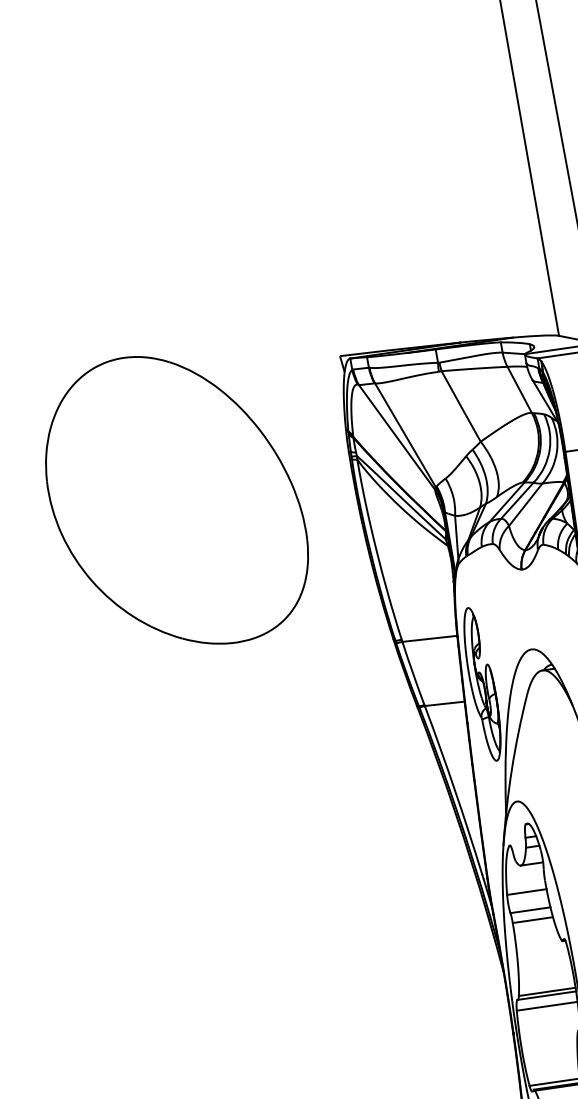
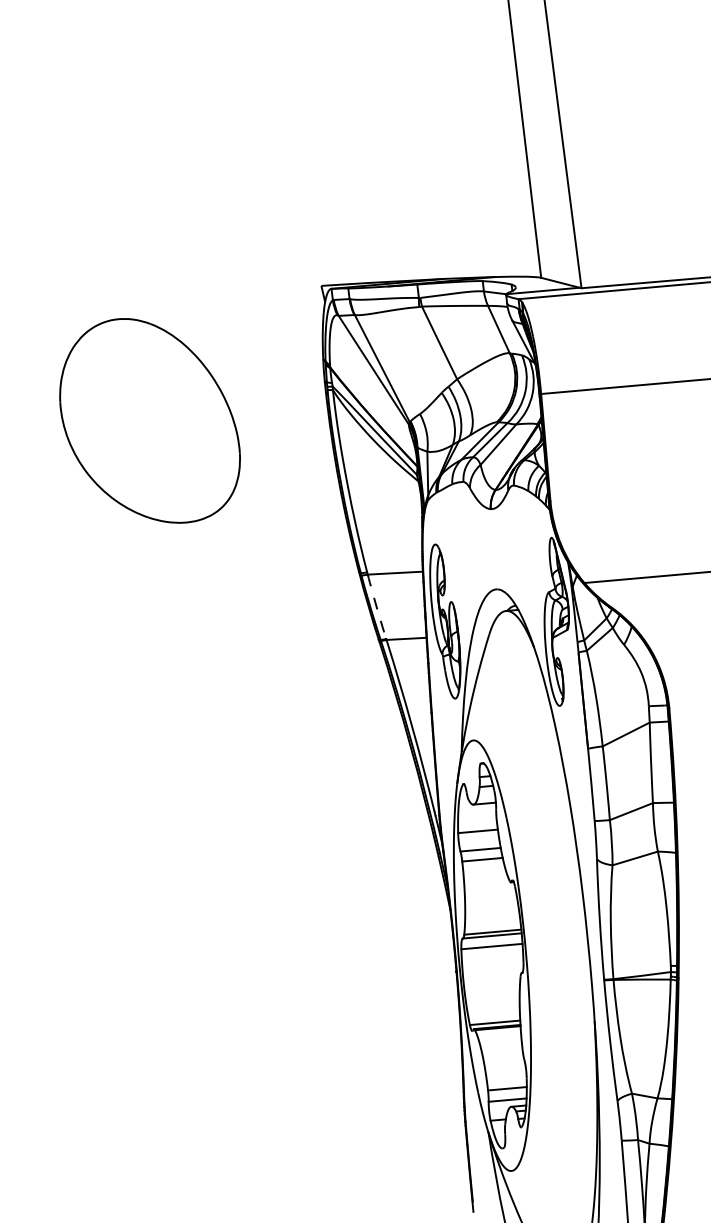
part: (175, 500) -> (149, 420), size x0.7
arc: (412, 673) -> (376, 606), solid -> dashed

